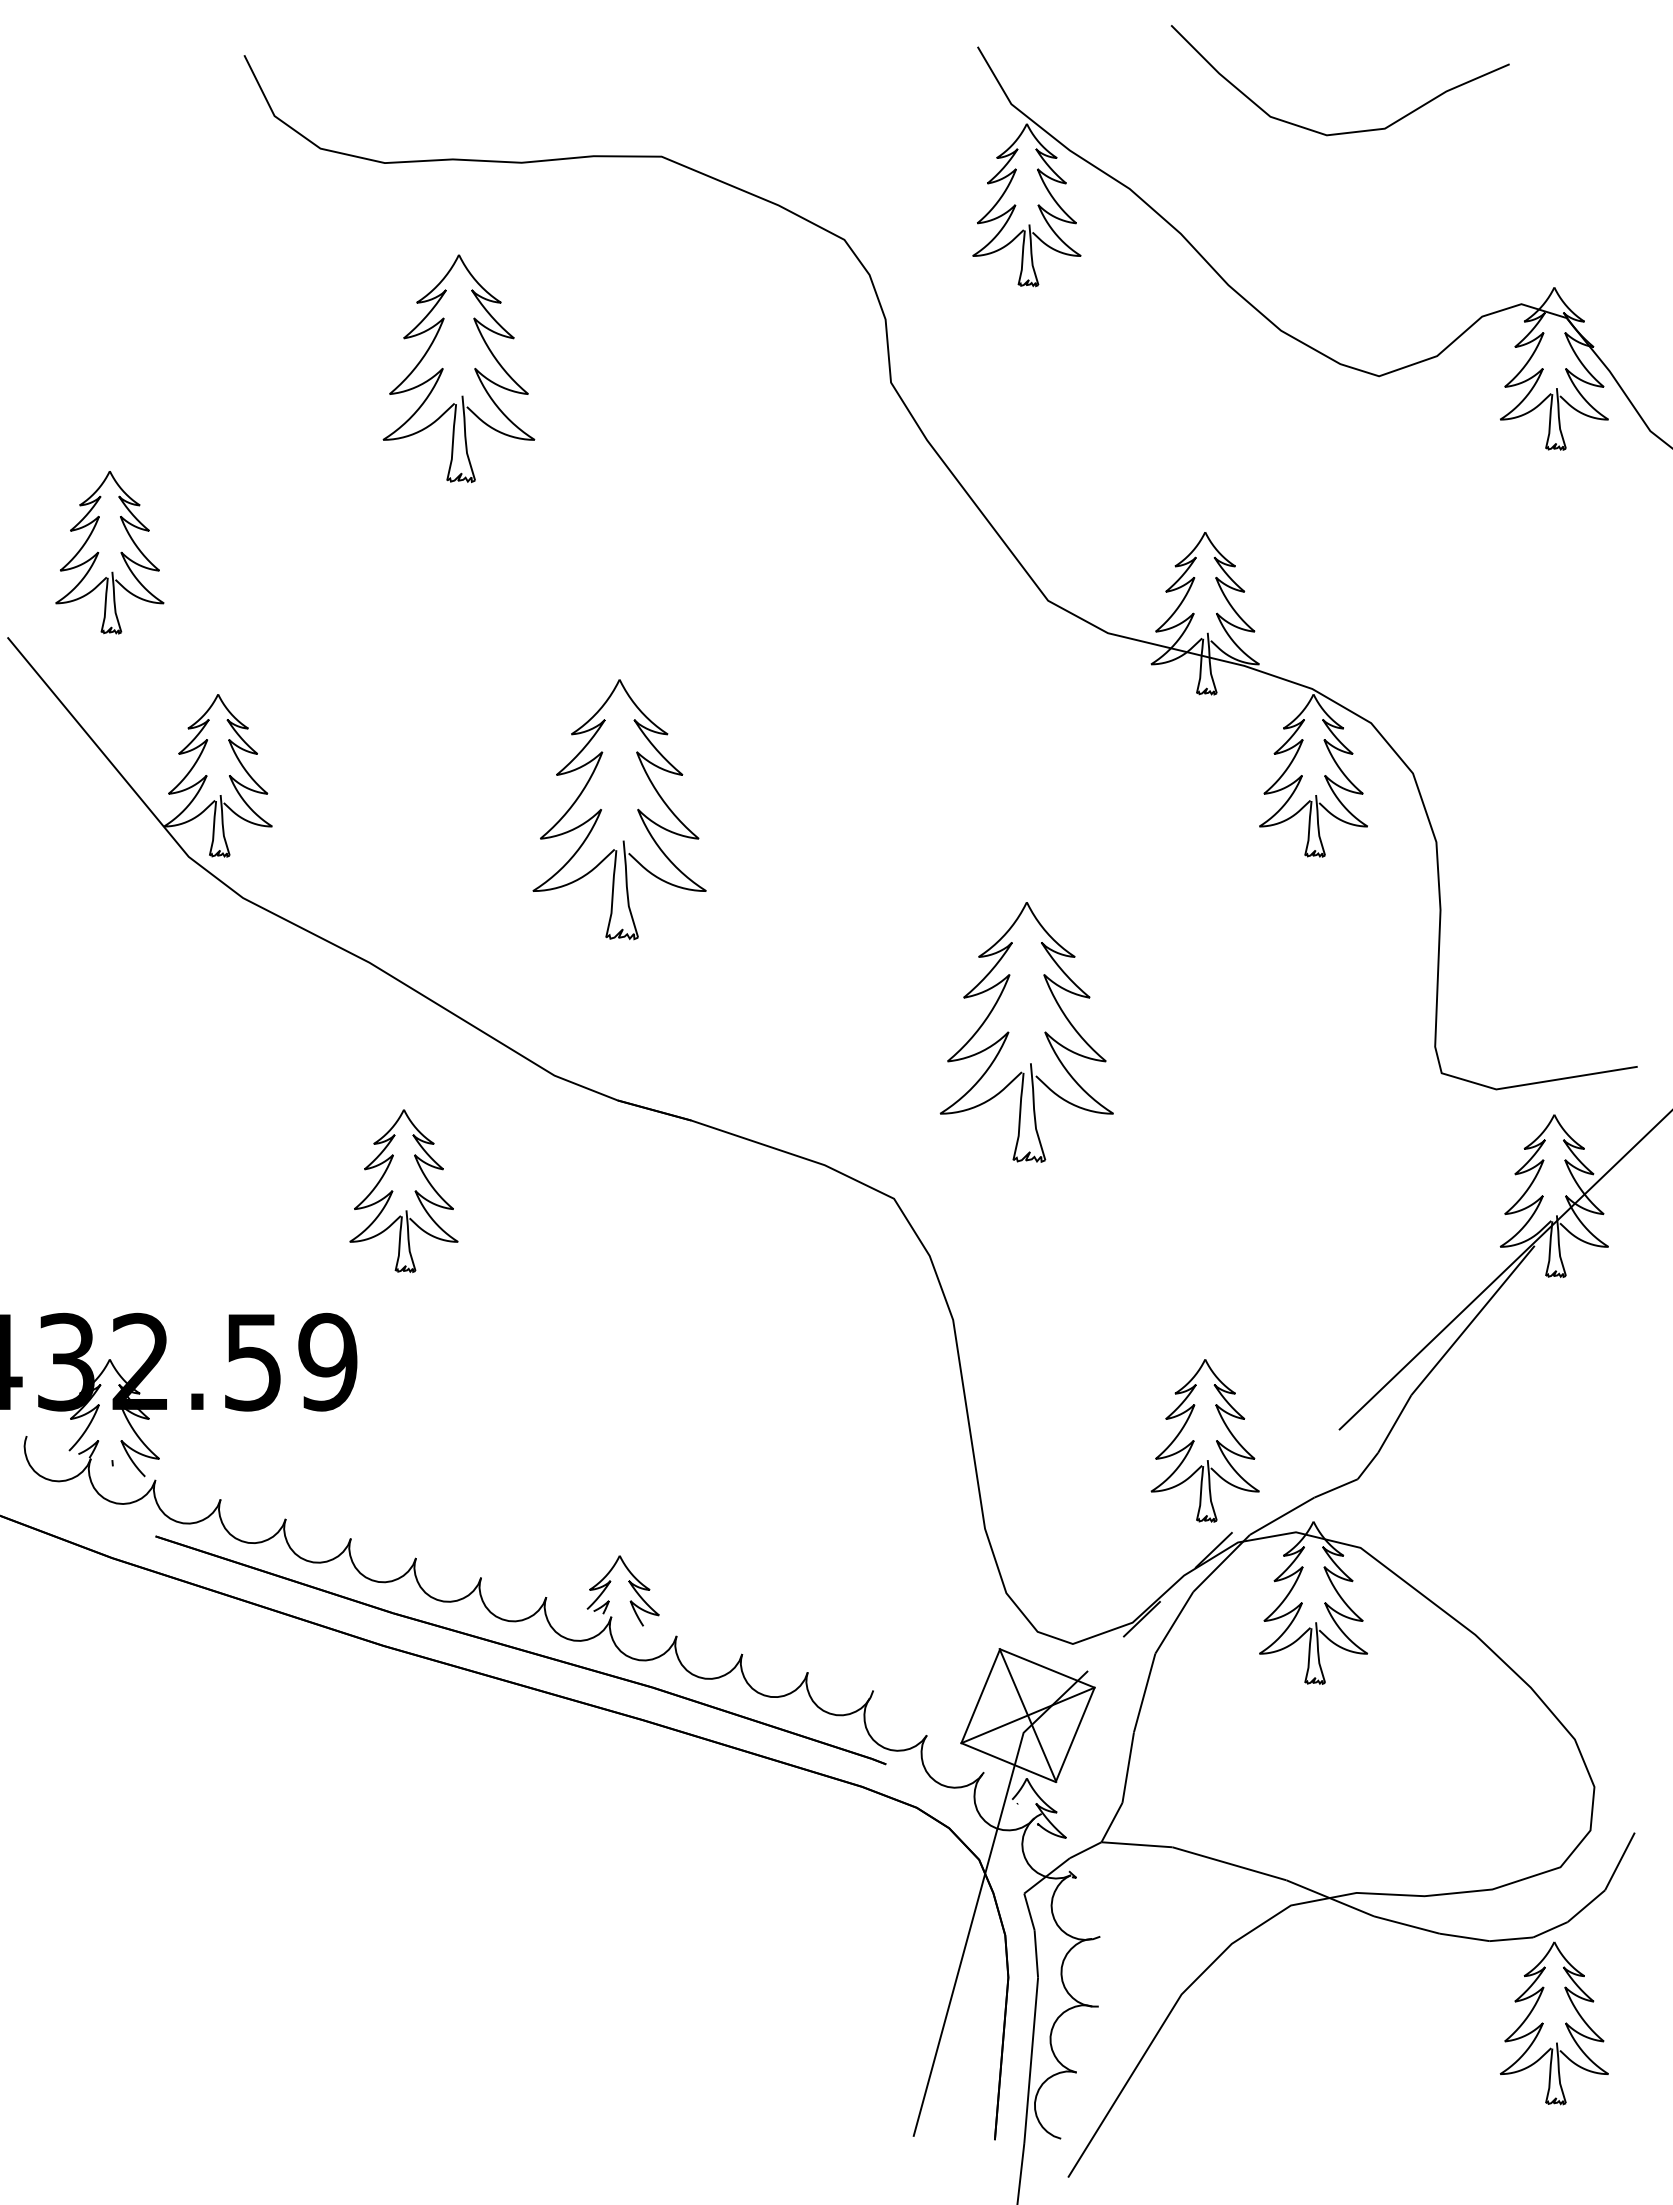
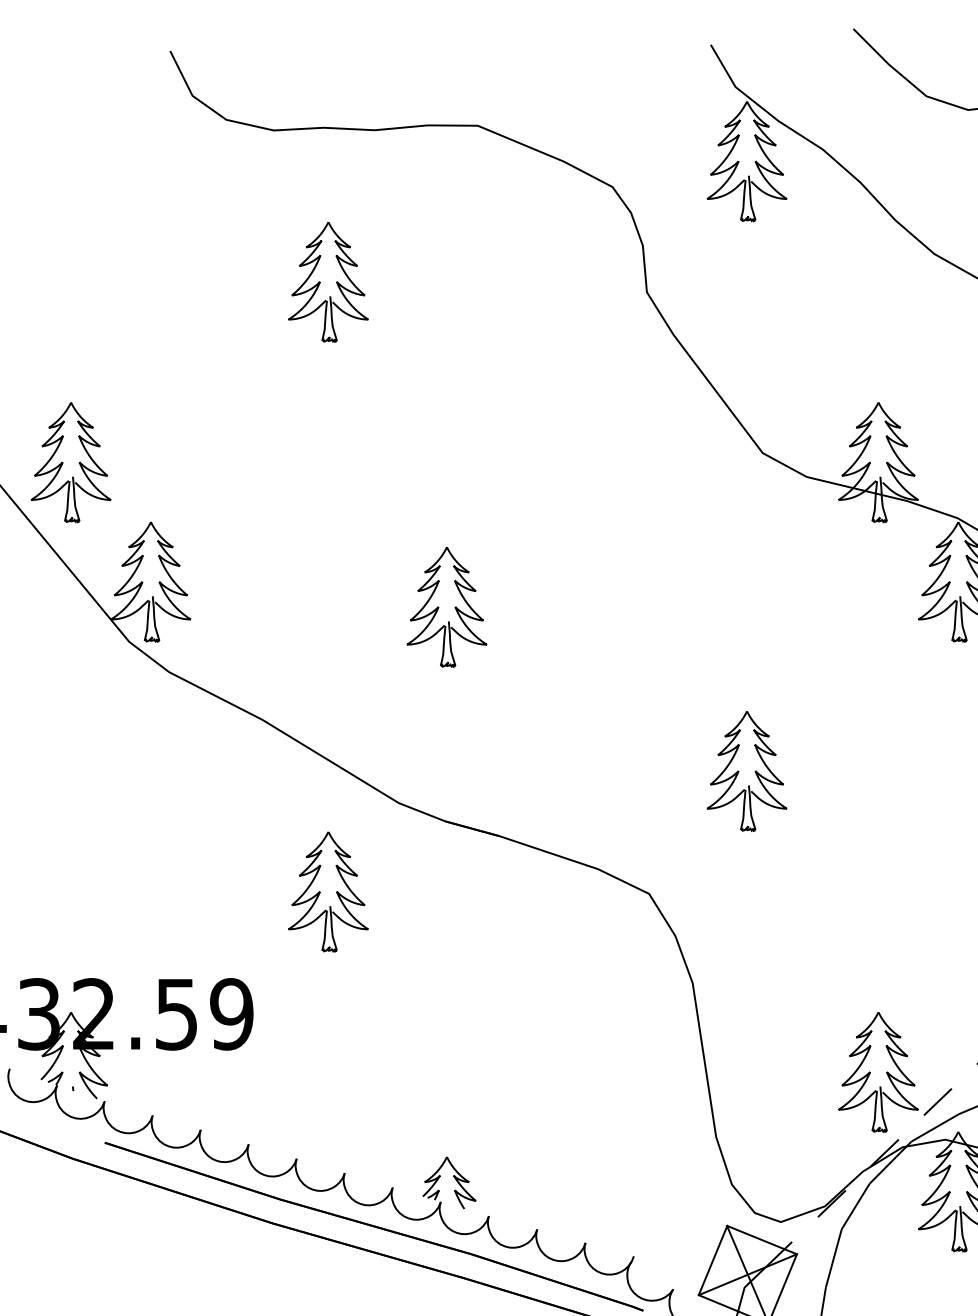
part: (458, 368) -> (328, 281), size x0.71
part: (109, 552) -> (70, 462), moved
part: (619, 809) -> (446, 606), size x0.62
part: (1026, 1032) -> (746, 771), size x0.62
part: (403, 1190) -> (328, 891), moved
line: (1285, 1480) -> (937, 1101), added

